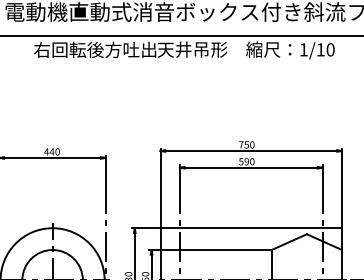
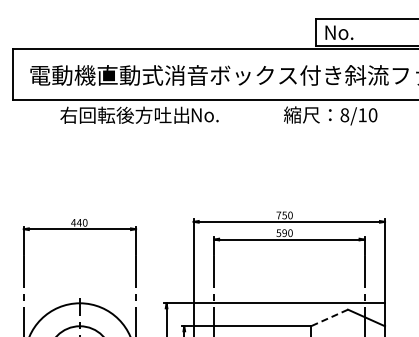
text: (192, 49) -> (227, 114), 天井吊形 -> No.
text: (303, 50) -> (344, 115), 1/10 -> 8/10
line: (289, 242) -> (329, 318), solid -> dashed

